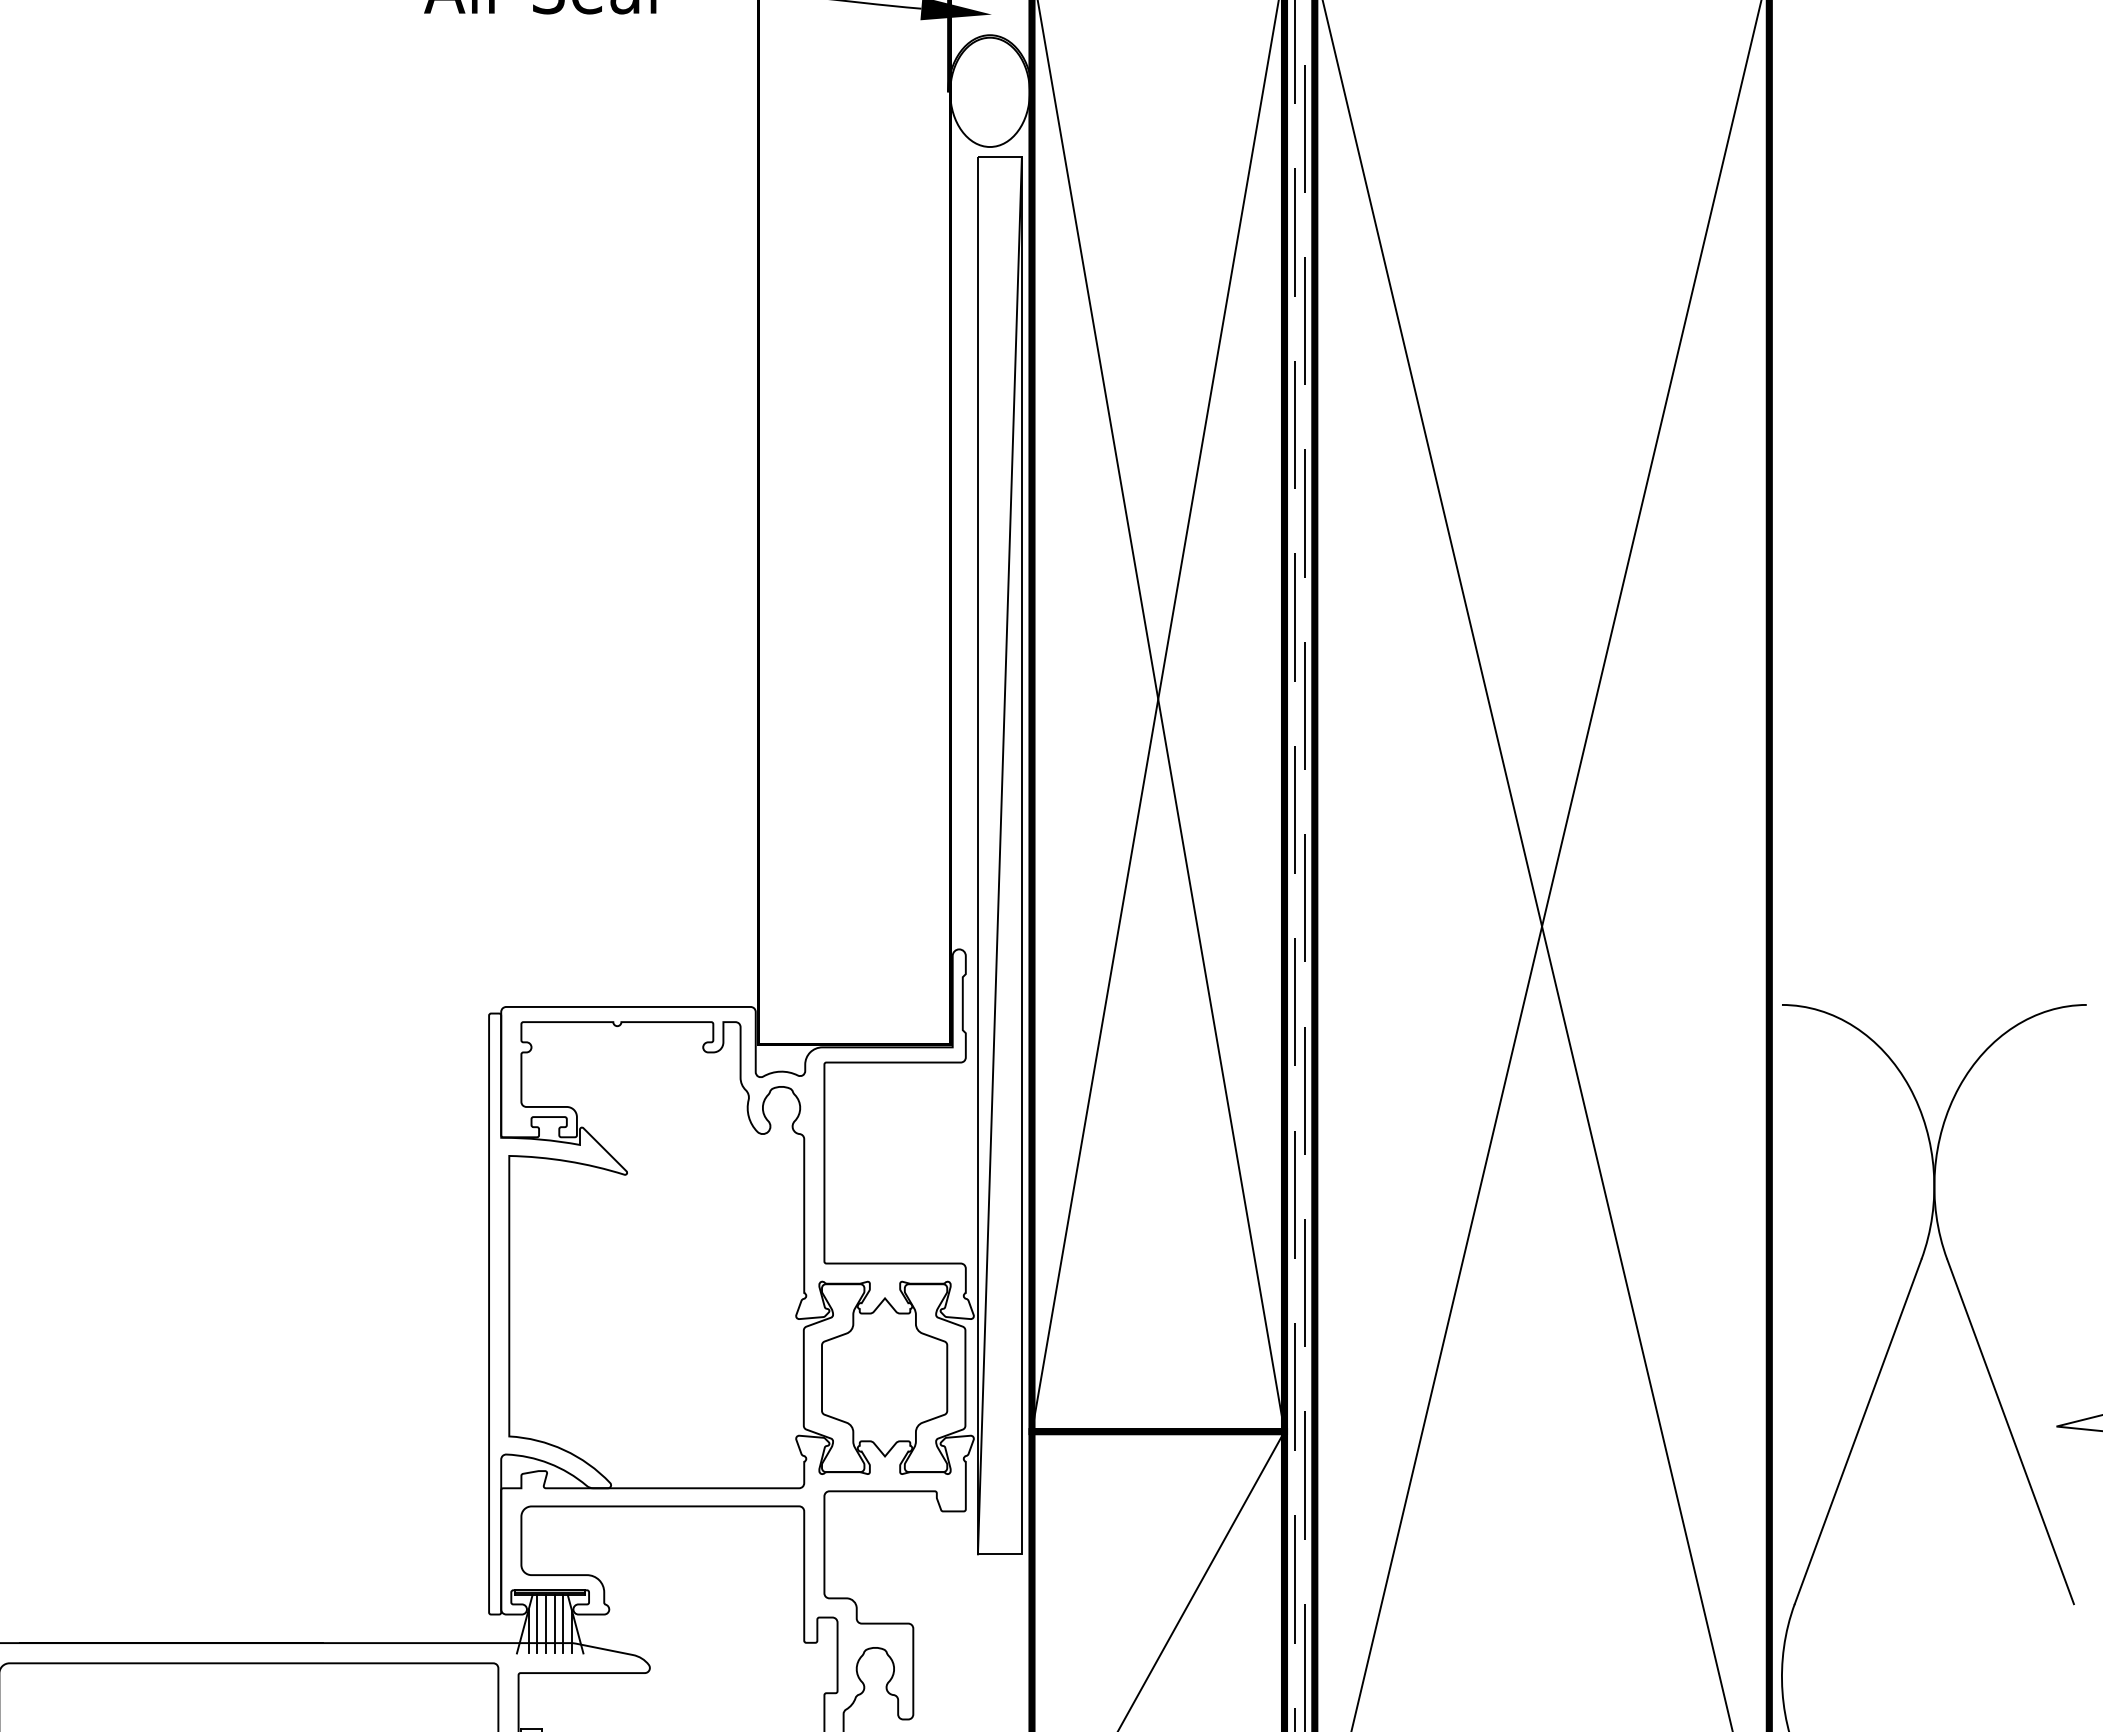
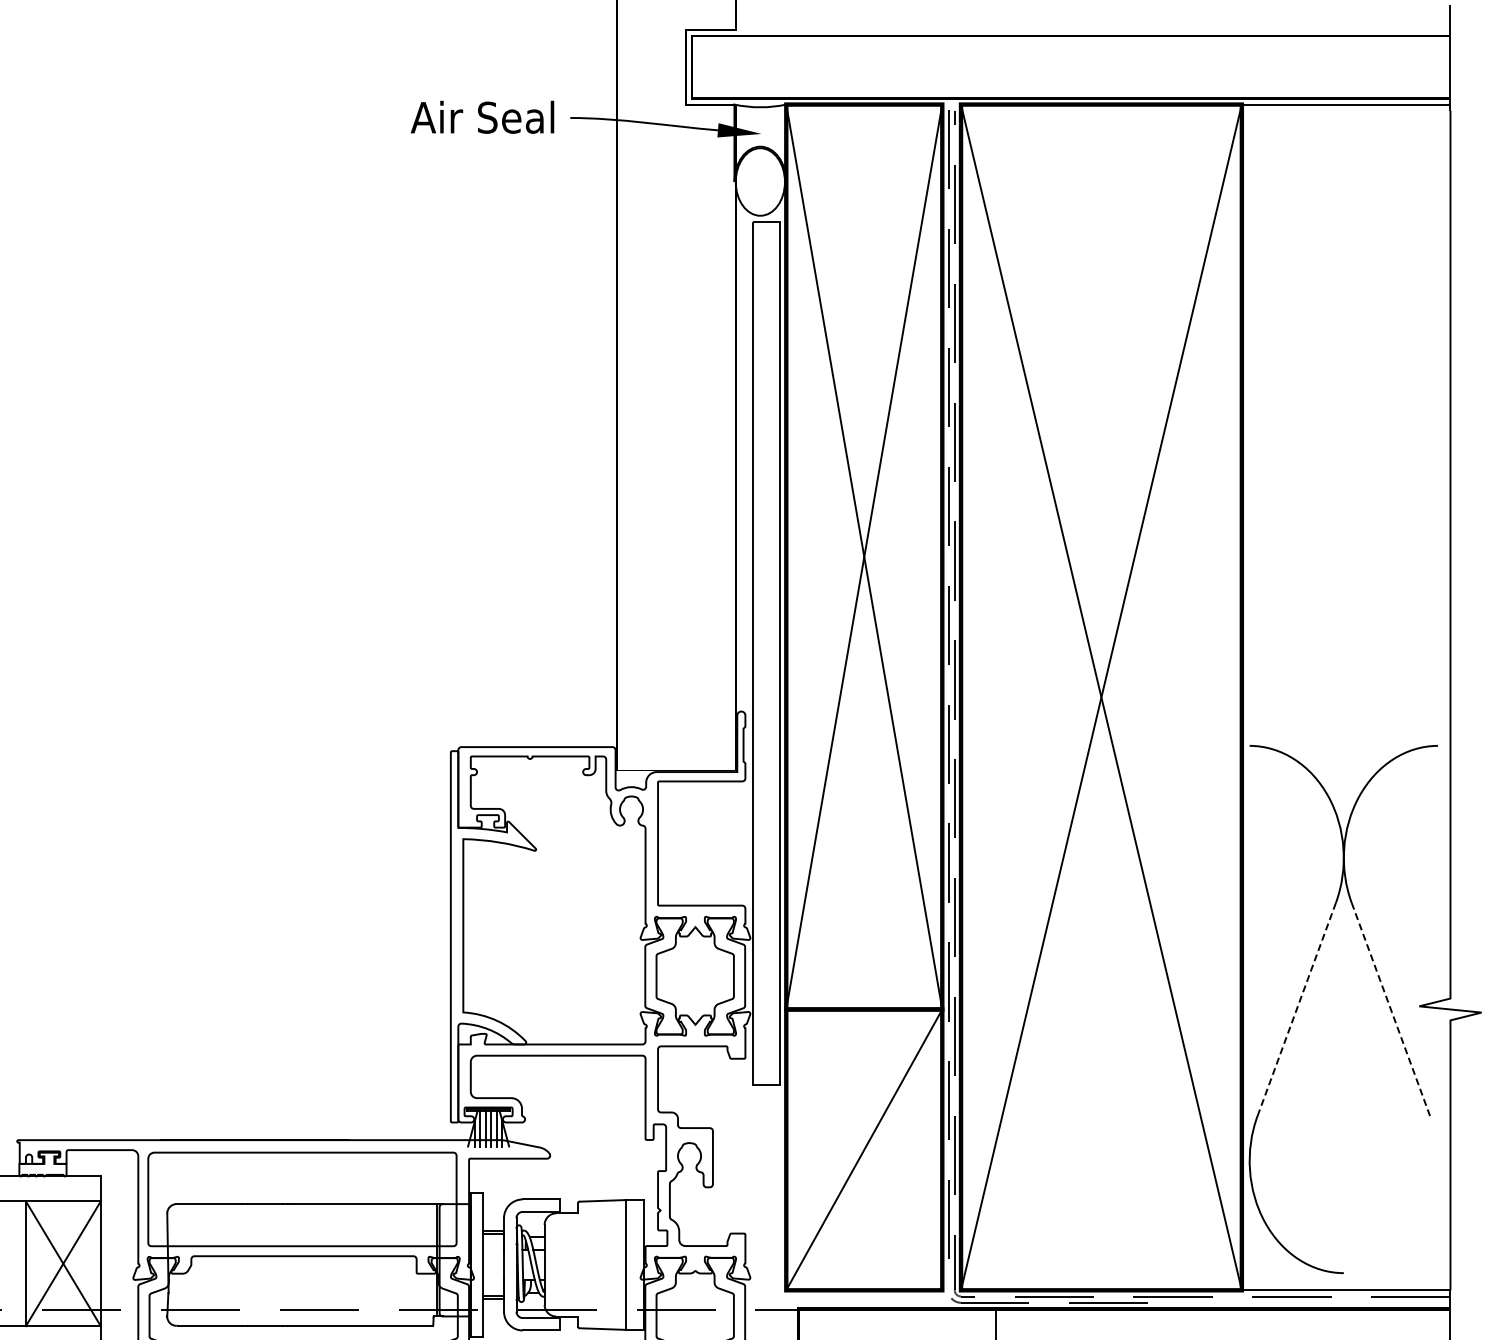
line: (999, 855) -> (766, 653), removed
line: (2009, 1431) -> (1390, 1009), solid -> dashed
line: (1857, 1433) -> (1296, 1010), solid -> dashed

